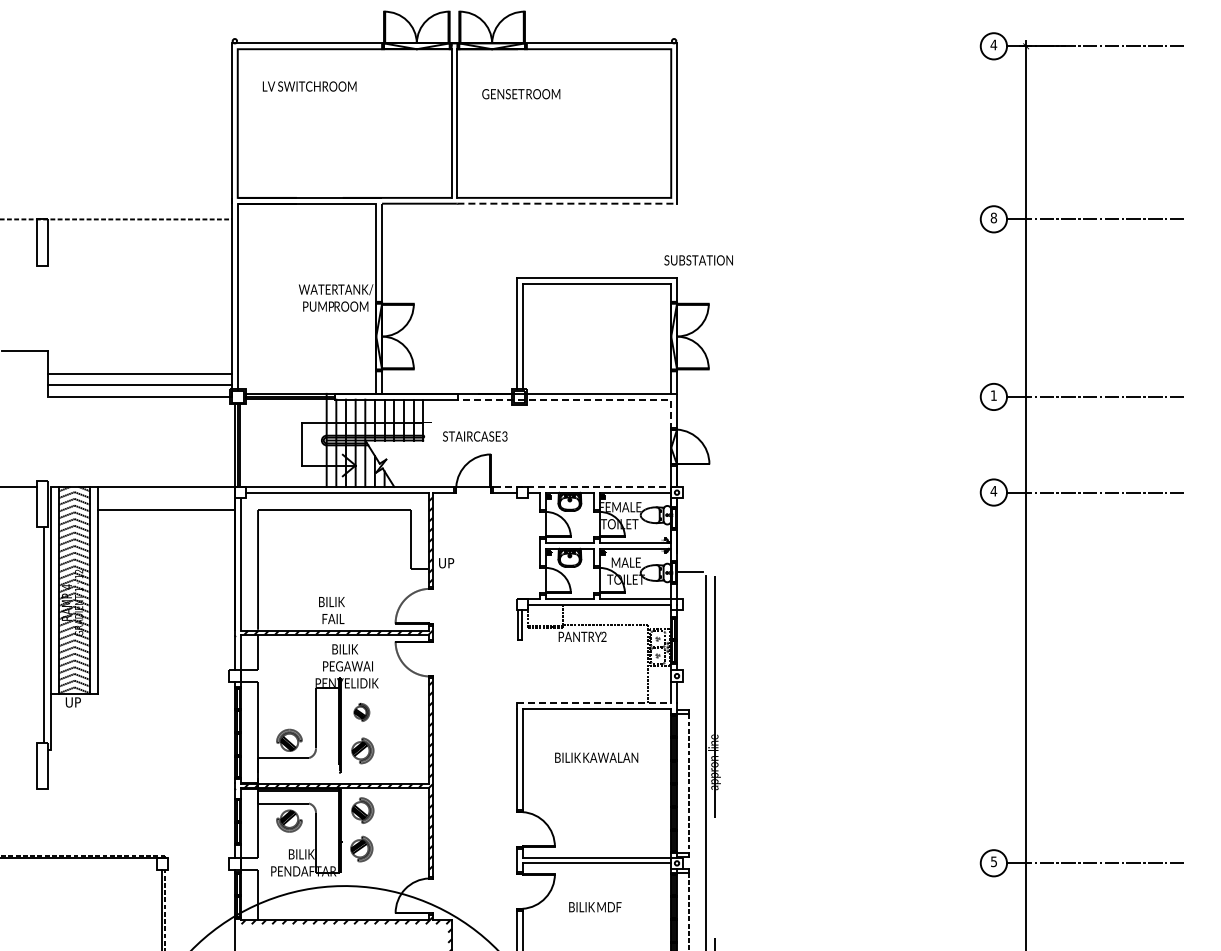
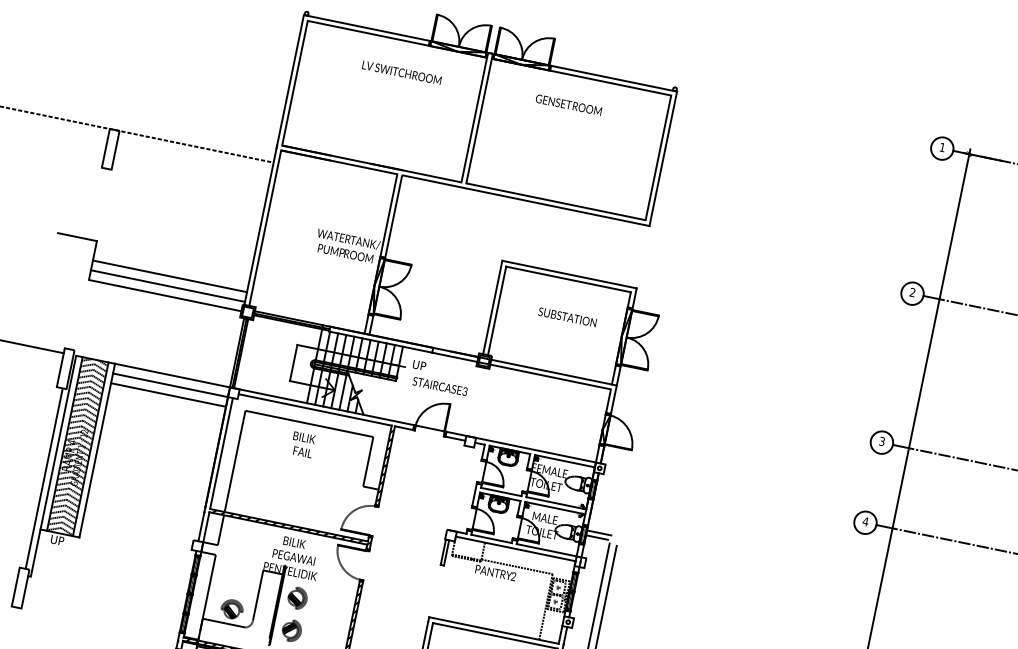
text: (993, 44) -> (942, 147), 4 -> 1
text: (309, 86) -> (401, 72), moved
text: (521, 94) -> (568, 105), moved
line: (567, 203) -> (557, 207), dashed -> solid
text: (993, 217) -> (912, 292), 8 -> 2
text: (698, 260) -> (567, 317), moved
text: (993, 395) -> (881, 441), 1 -> 3
line: (579, 399) -> (534, 373), dashed -> solid
line: (584, 486) -> (523, 447), dashed -> solid
line: (165, 498) -> (169, 385), added
text: (446, 563) -> (419, 365), moved
line: (691, 566) -> (599, 532), added
text: (331, 610) -> (302, 444), moved
line: (594, 703) -> (494, 630), dashed -> solid
part: (361, 712) -> (297, 598), size x1.43

